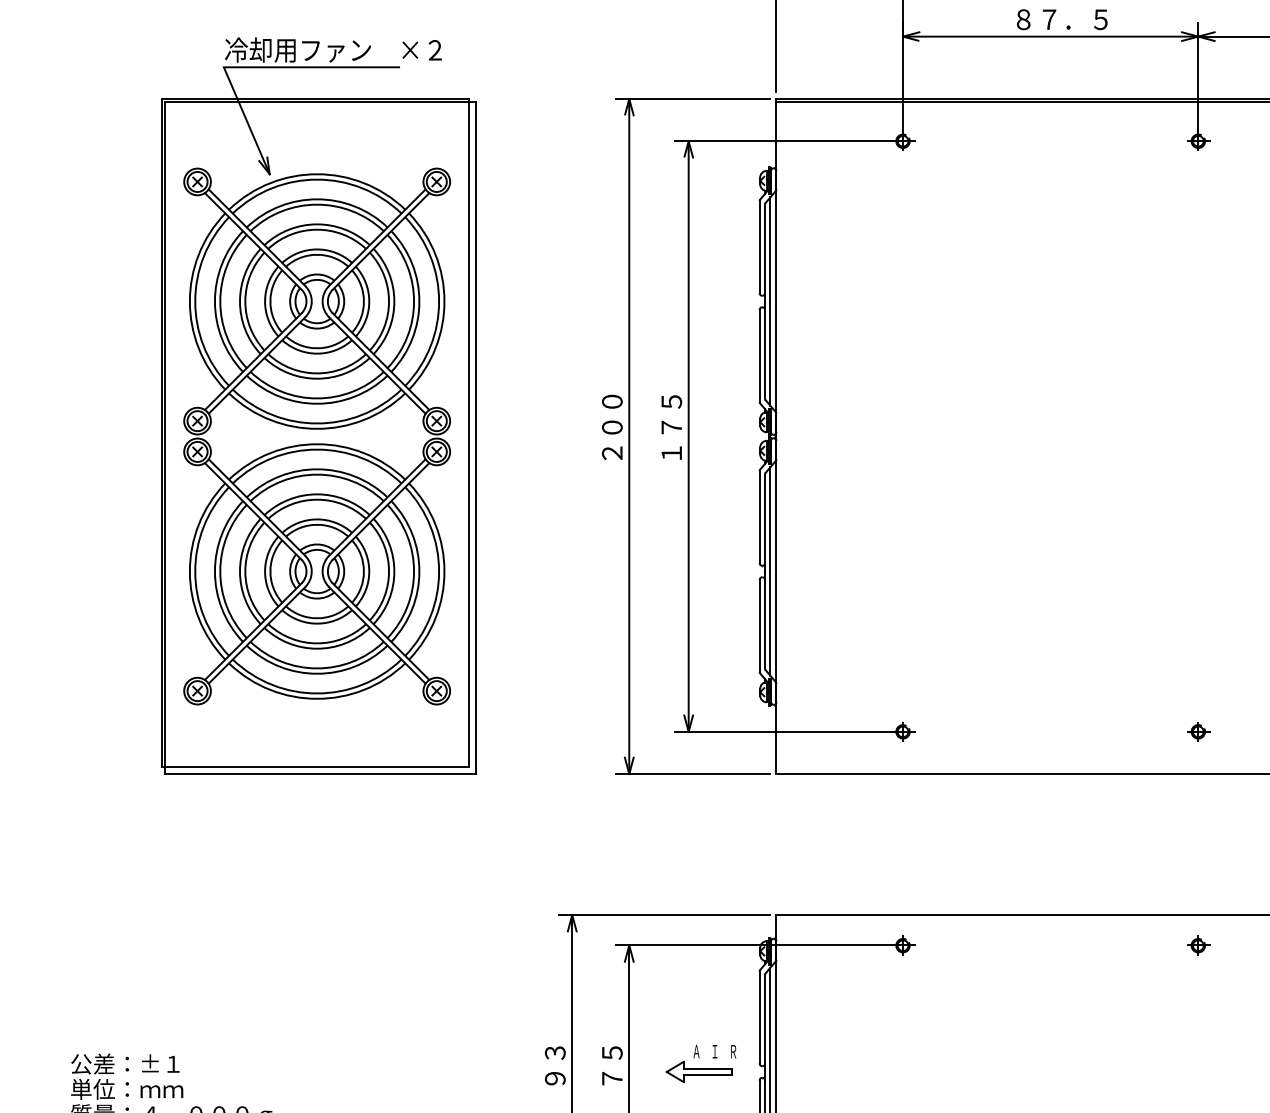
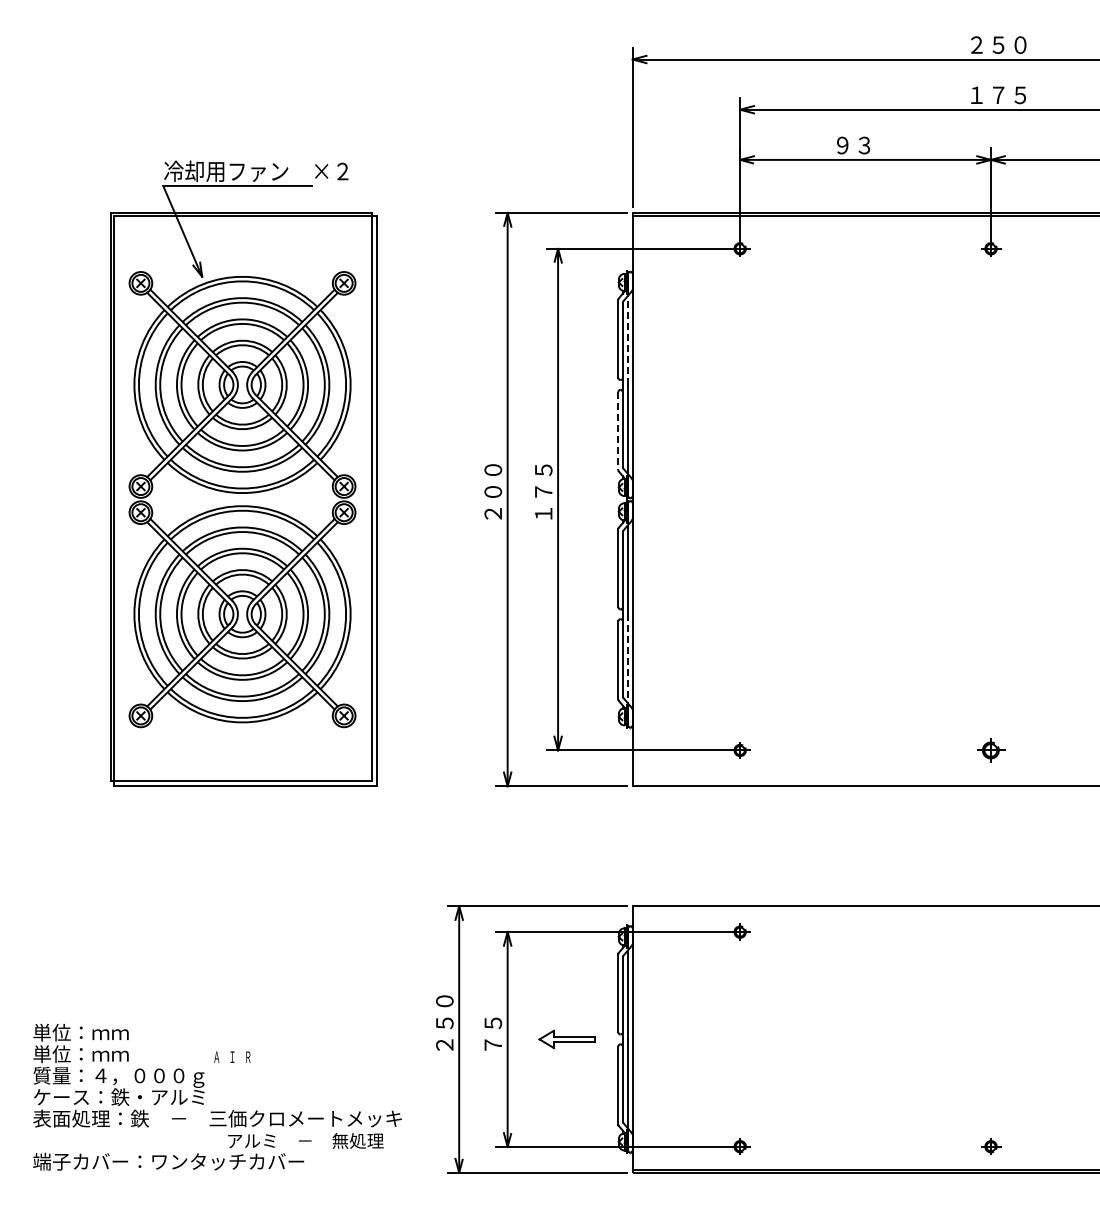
text: (1062, 19) -> (875, 145), ８７．５ -> ９３
line: (770, 249) -> (627, 340), solid -> dashed
line: (759, 356) -> (618, 431), solid -> dashed
line: (770, 624) -> (627, 659), solid -> dashed
part: (1198, 731) -> (991, 750), size x1.4
part: (1198, 944) -> (991, 931), removed
text: (715, 1050) -> (232, 1056), moved
text: (554, 1052) -> (444, 1022), ９３ -> ２５０
text: (126, 1063) -> (80, 1032), 公差：±１ -> 単位：ｍｍ

